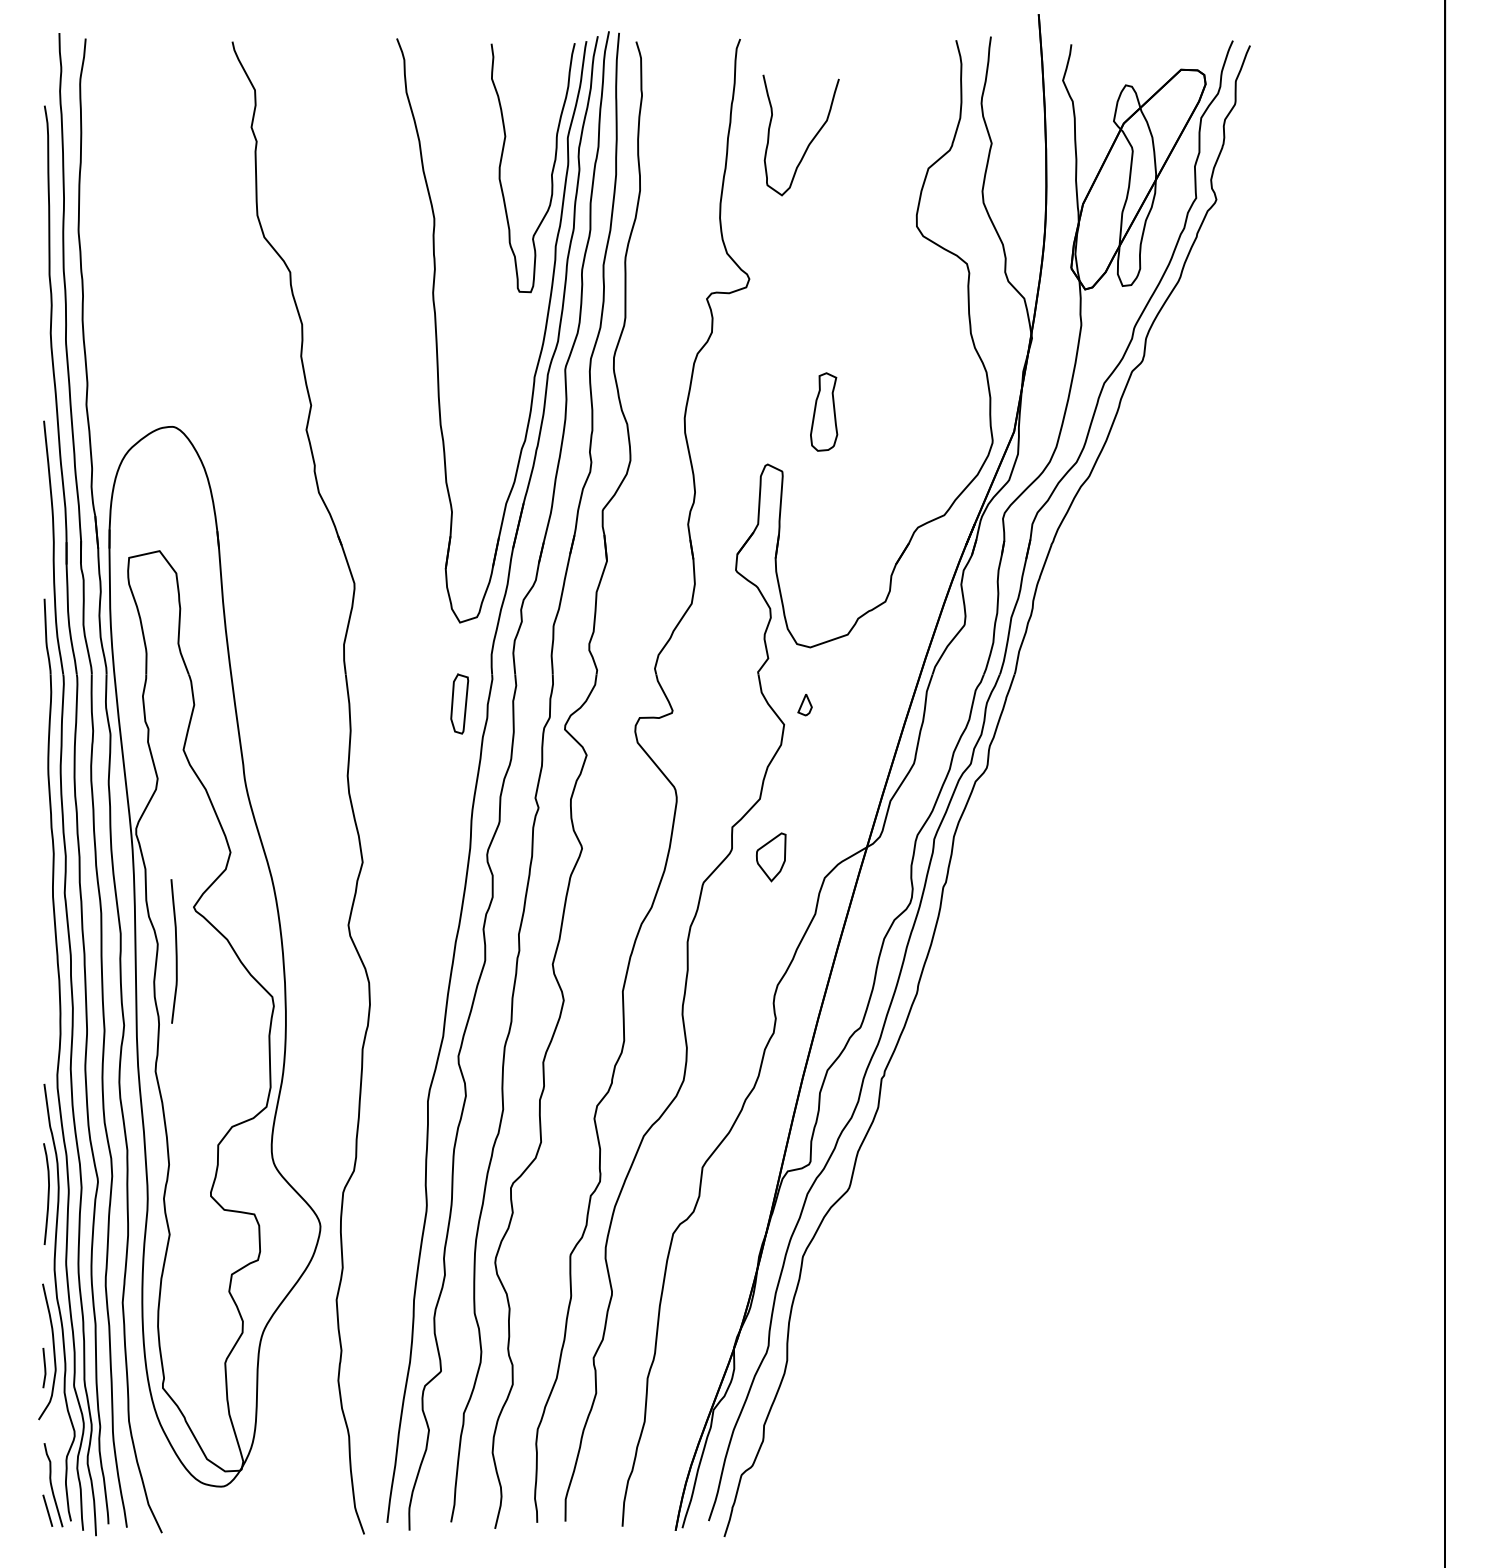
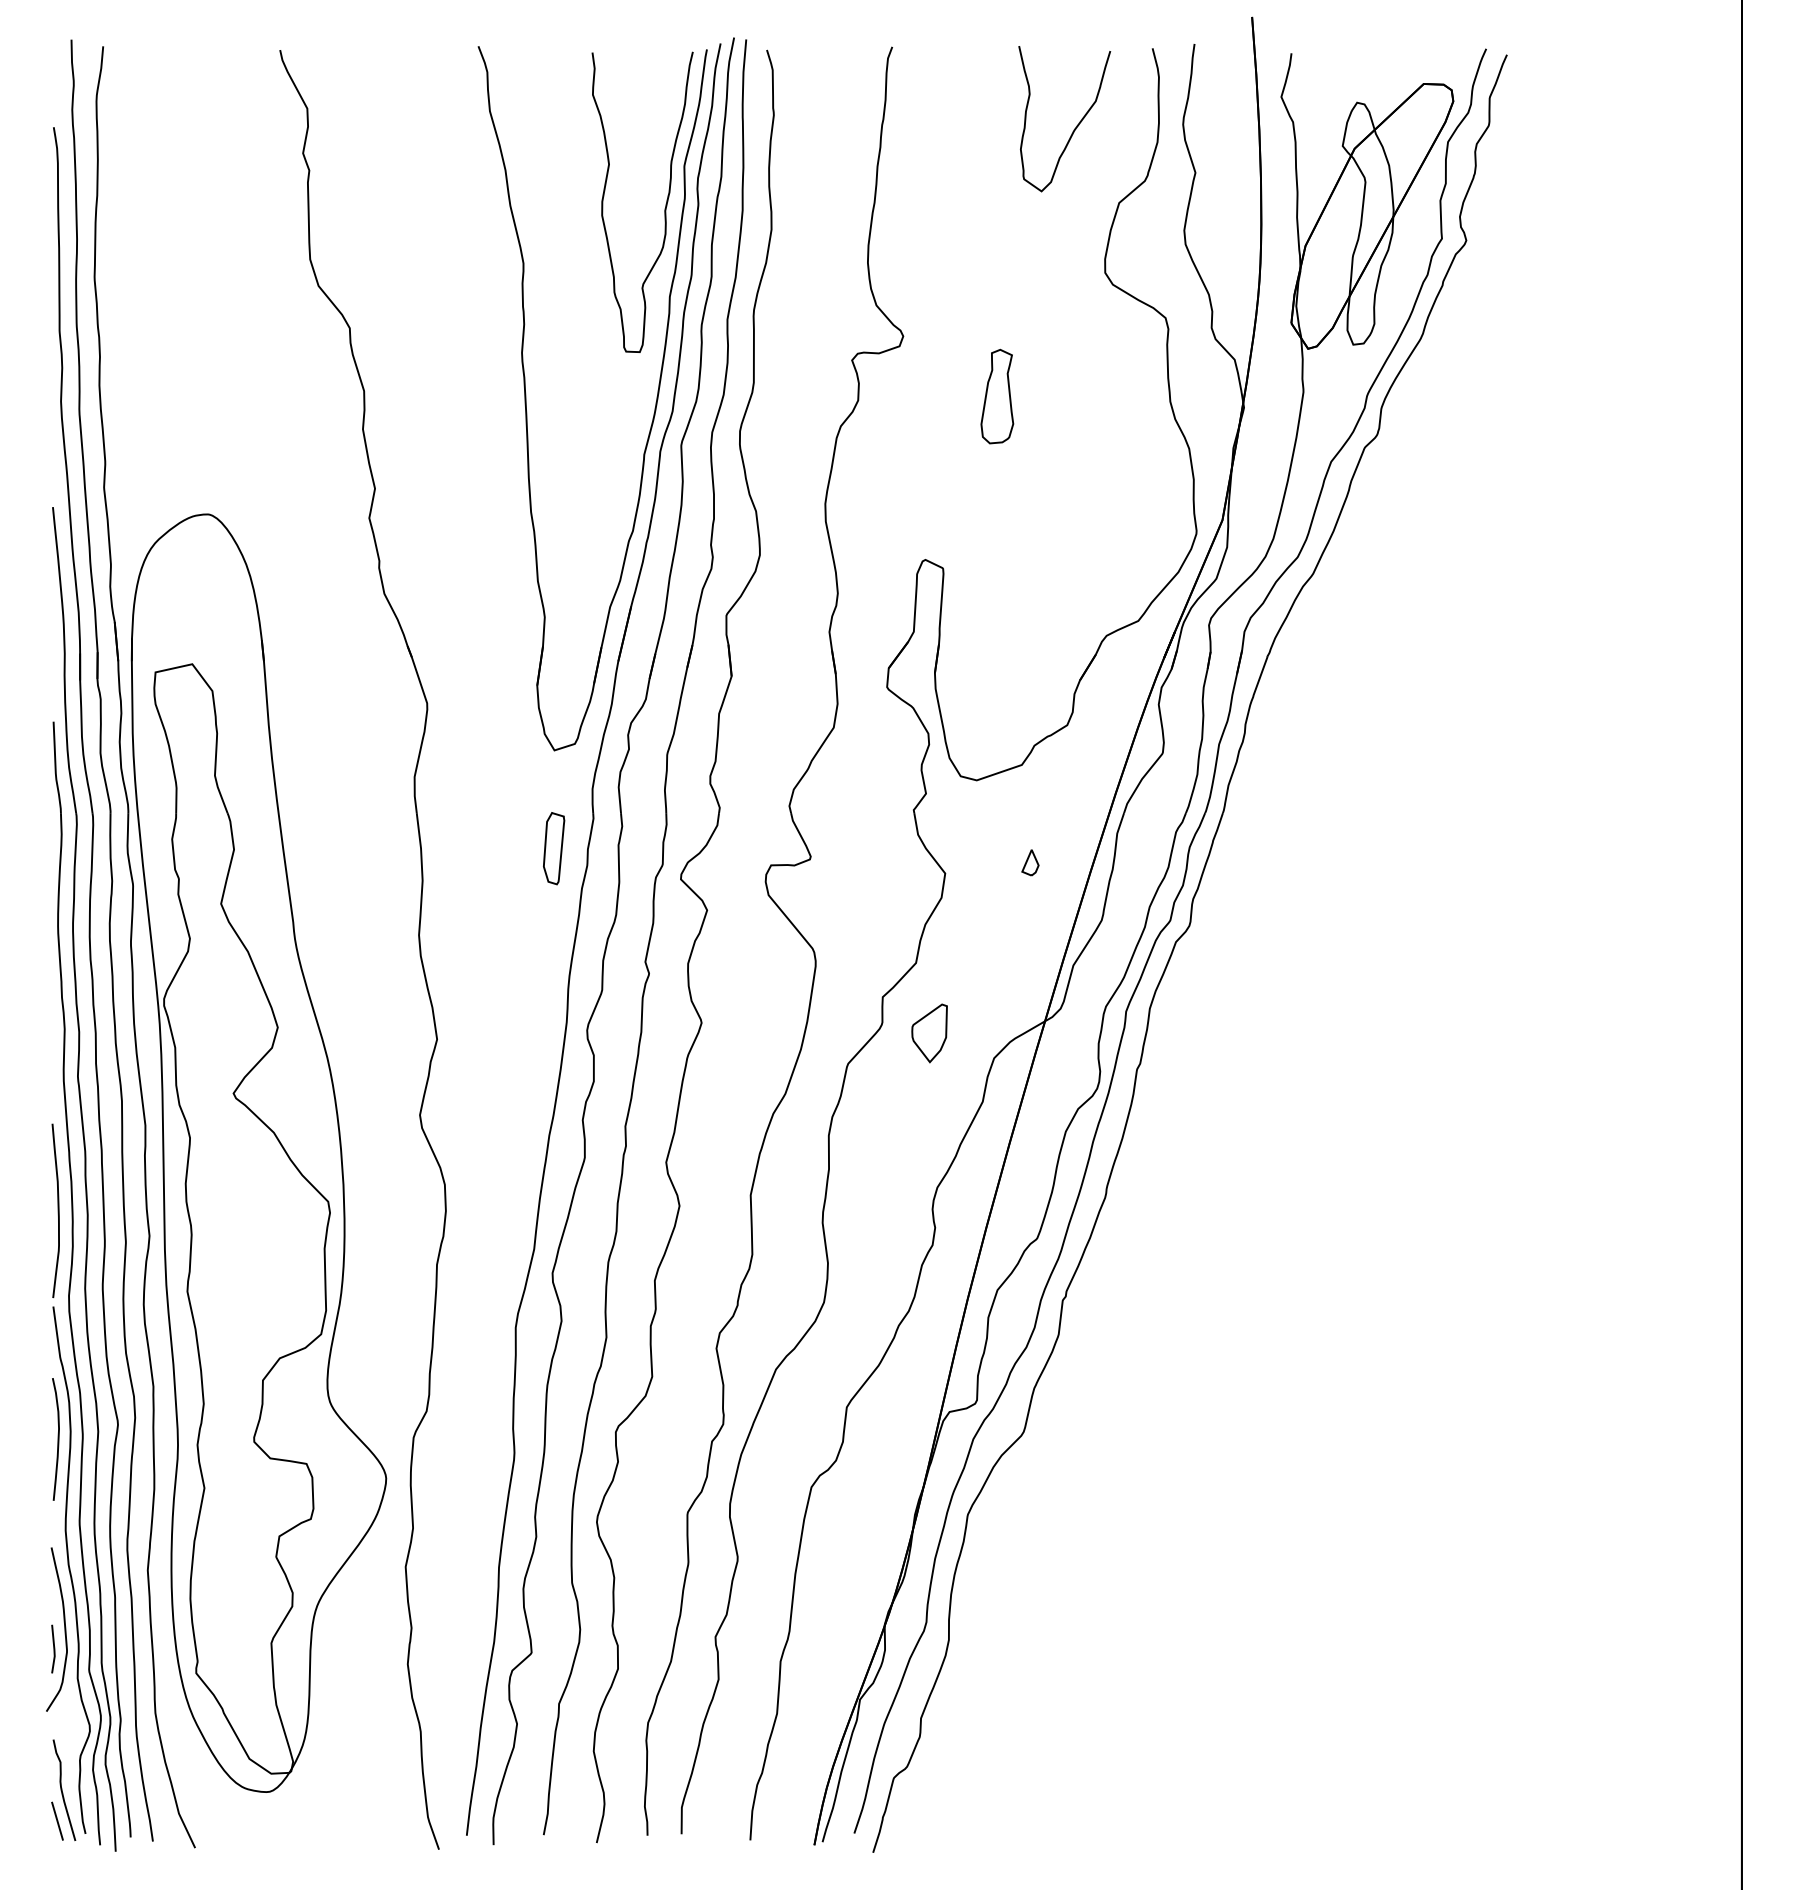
curve: (810, 140) -> (1076, 125), moved
part: (824, 411) -> (997, 396), moved
part: (805, 704) -> (1030, 862), moved
curve: (175, 951) -> (57, 1210), moved

